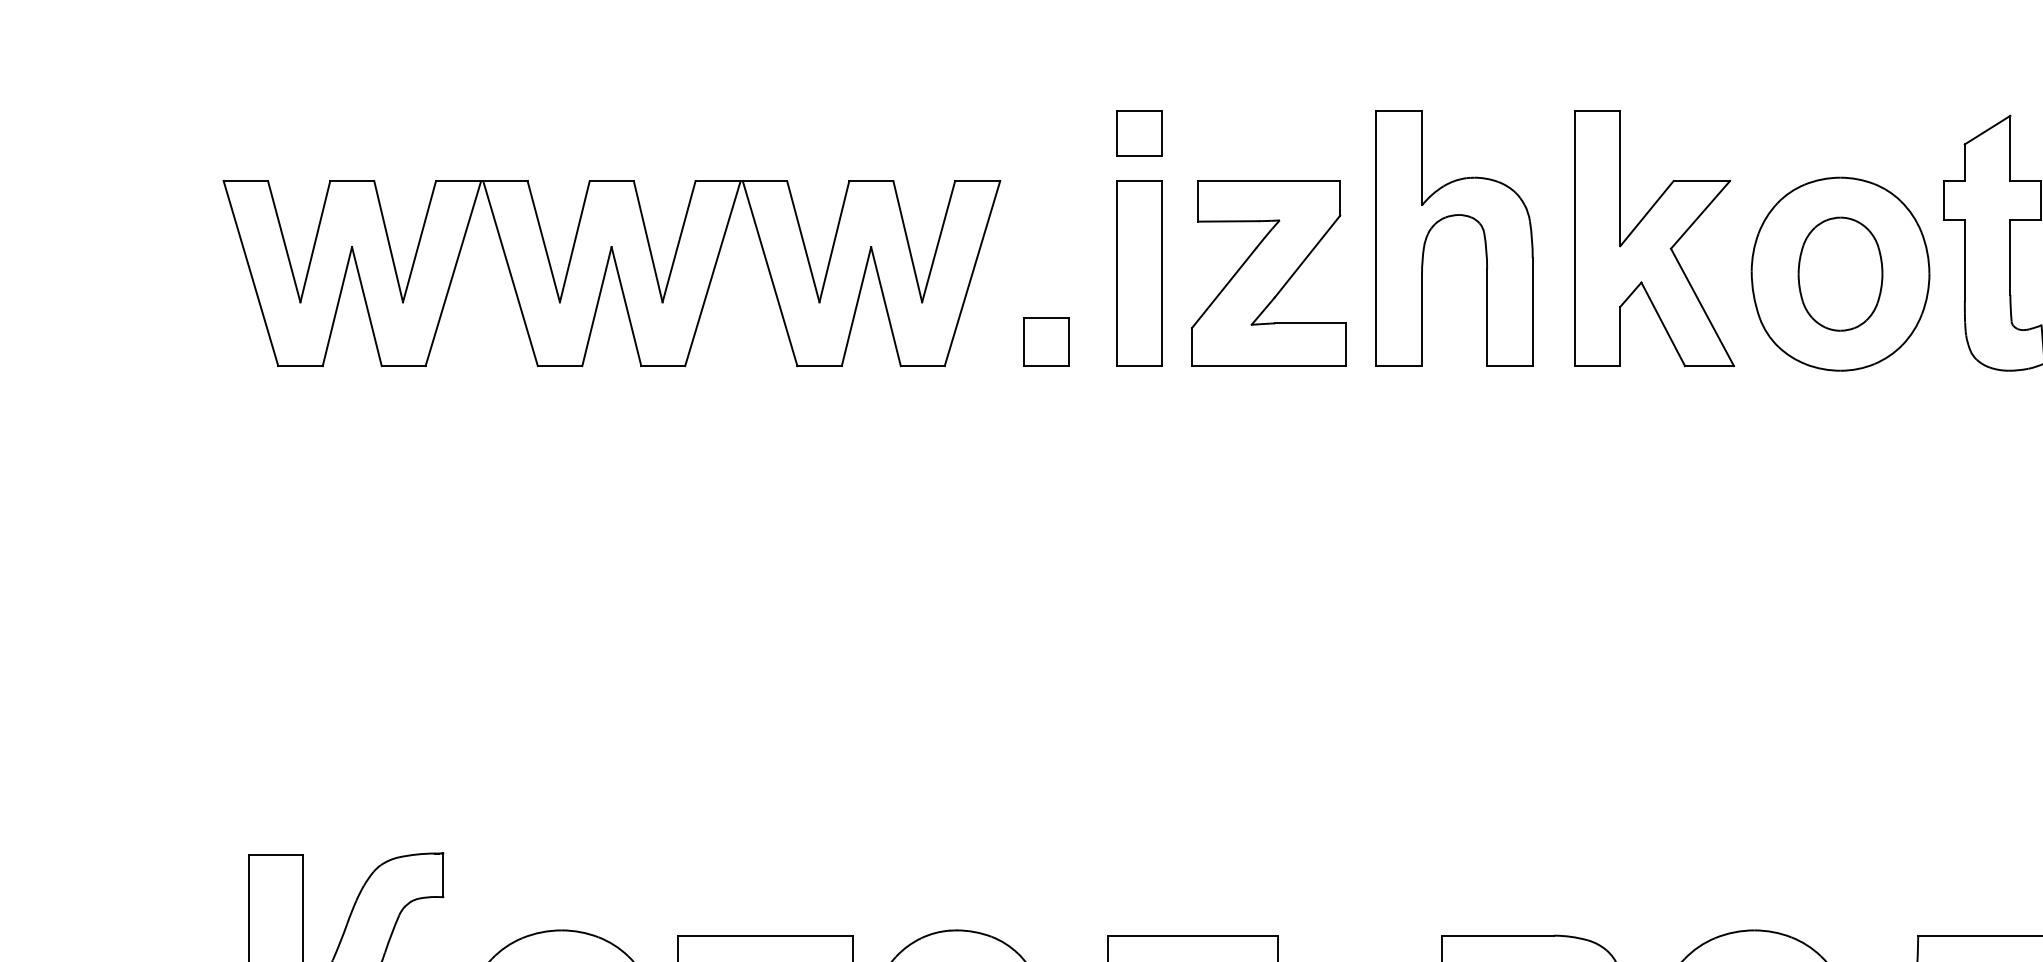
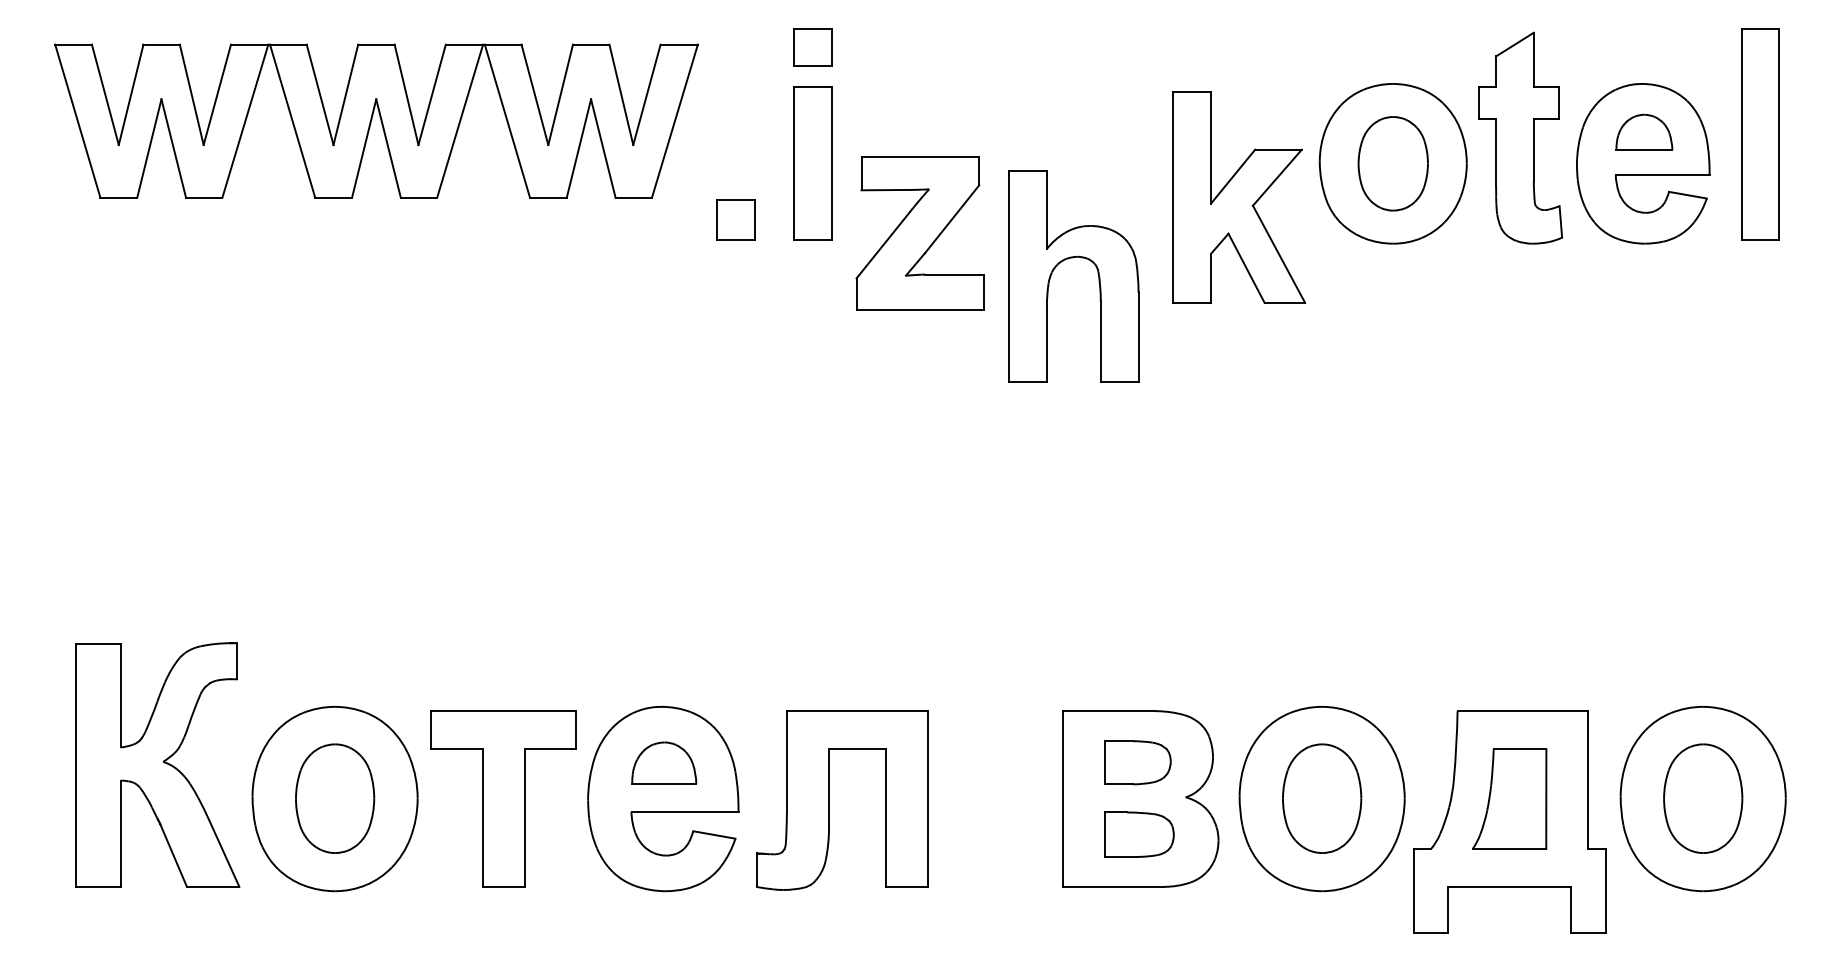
part: (1448, 218) -> (1068, 259), moved
part: (1654, 238) -> (1239, 197), moved
part: (611, 272) -> (376, 120), moved
part: (1268, 273) -> (919, 233), moved

